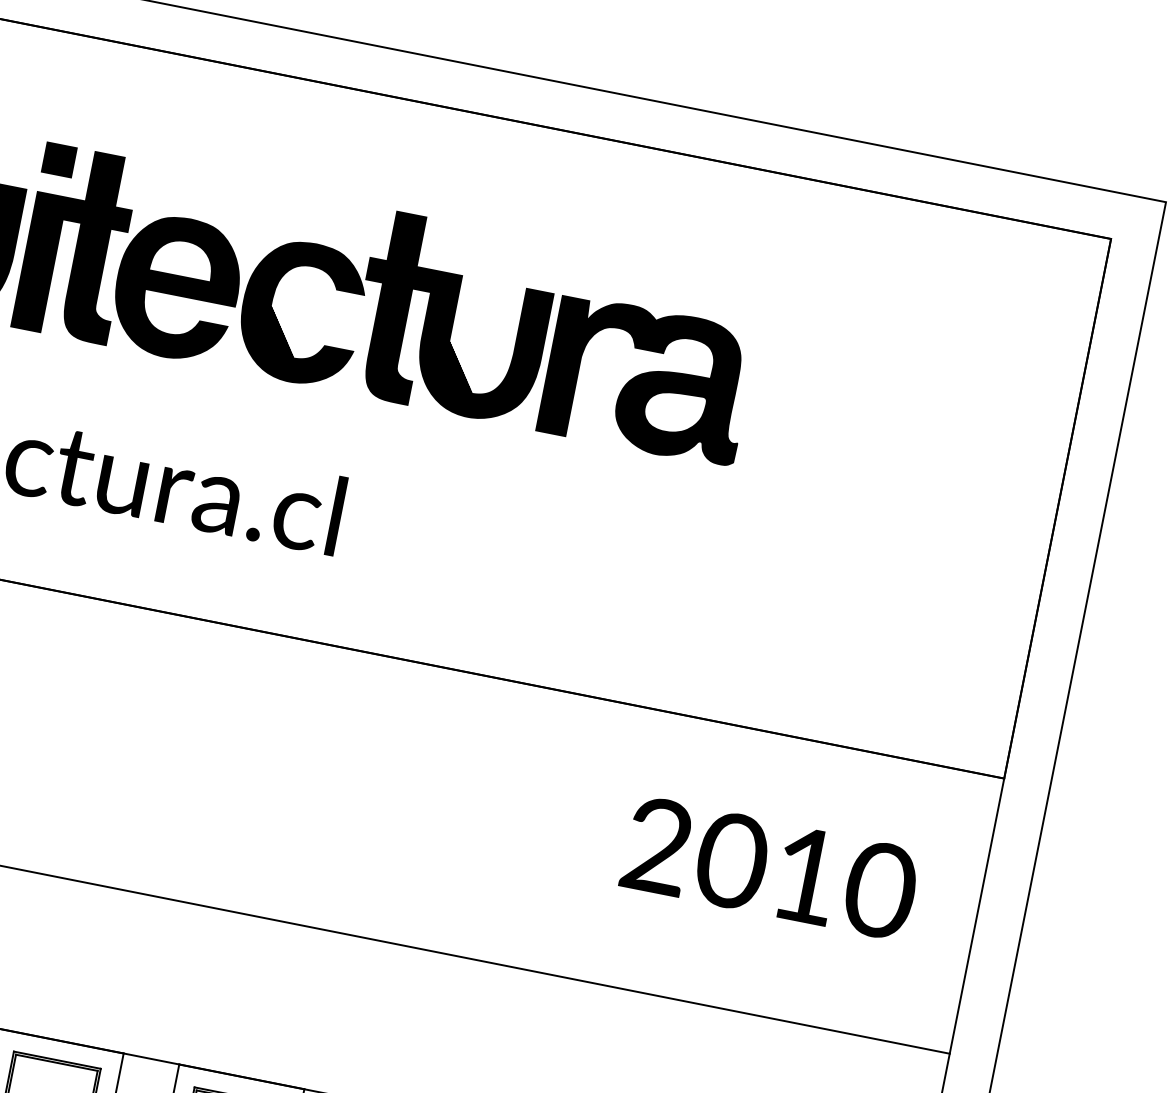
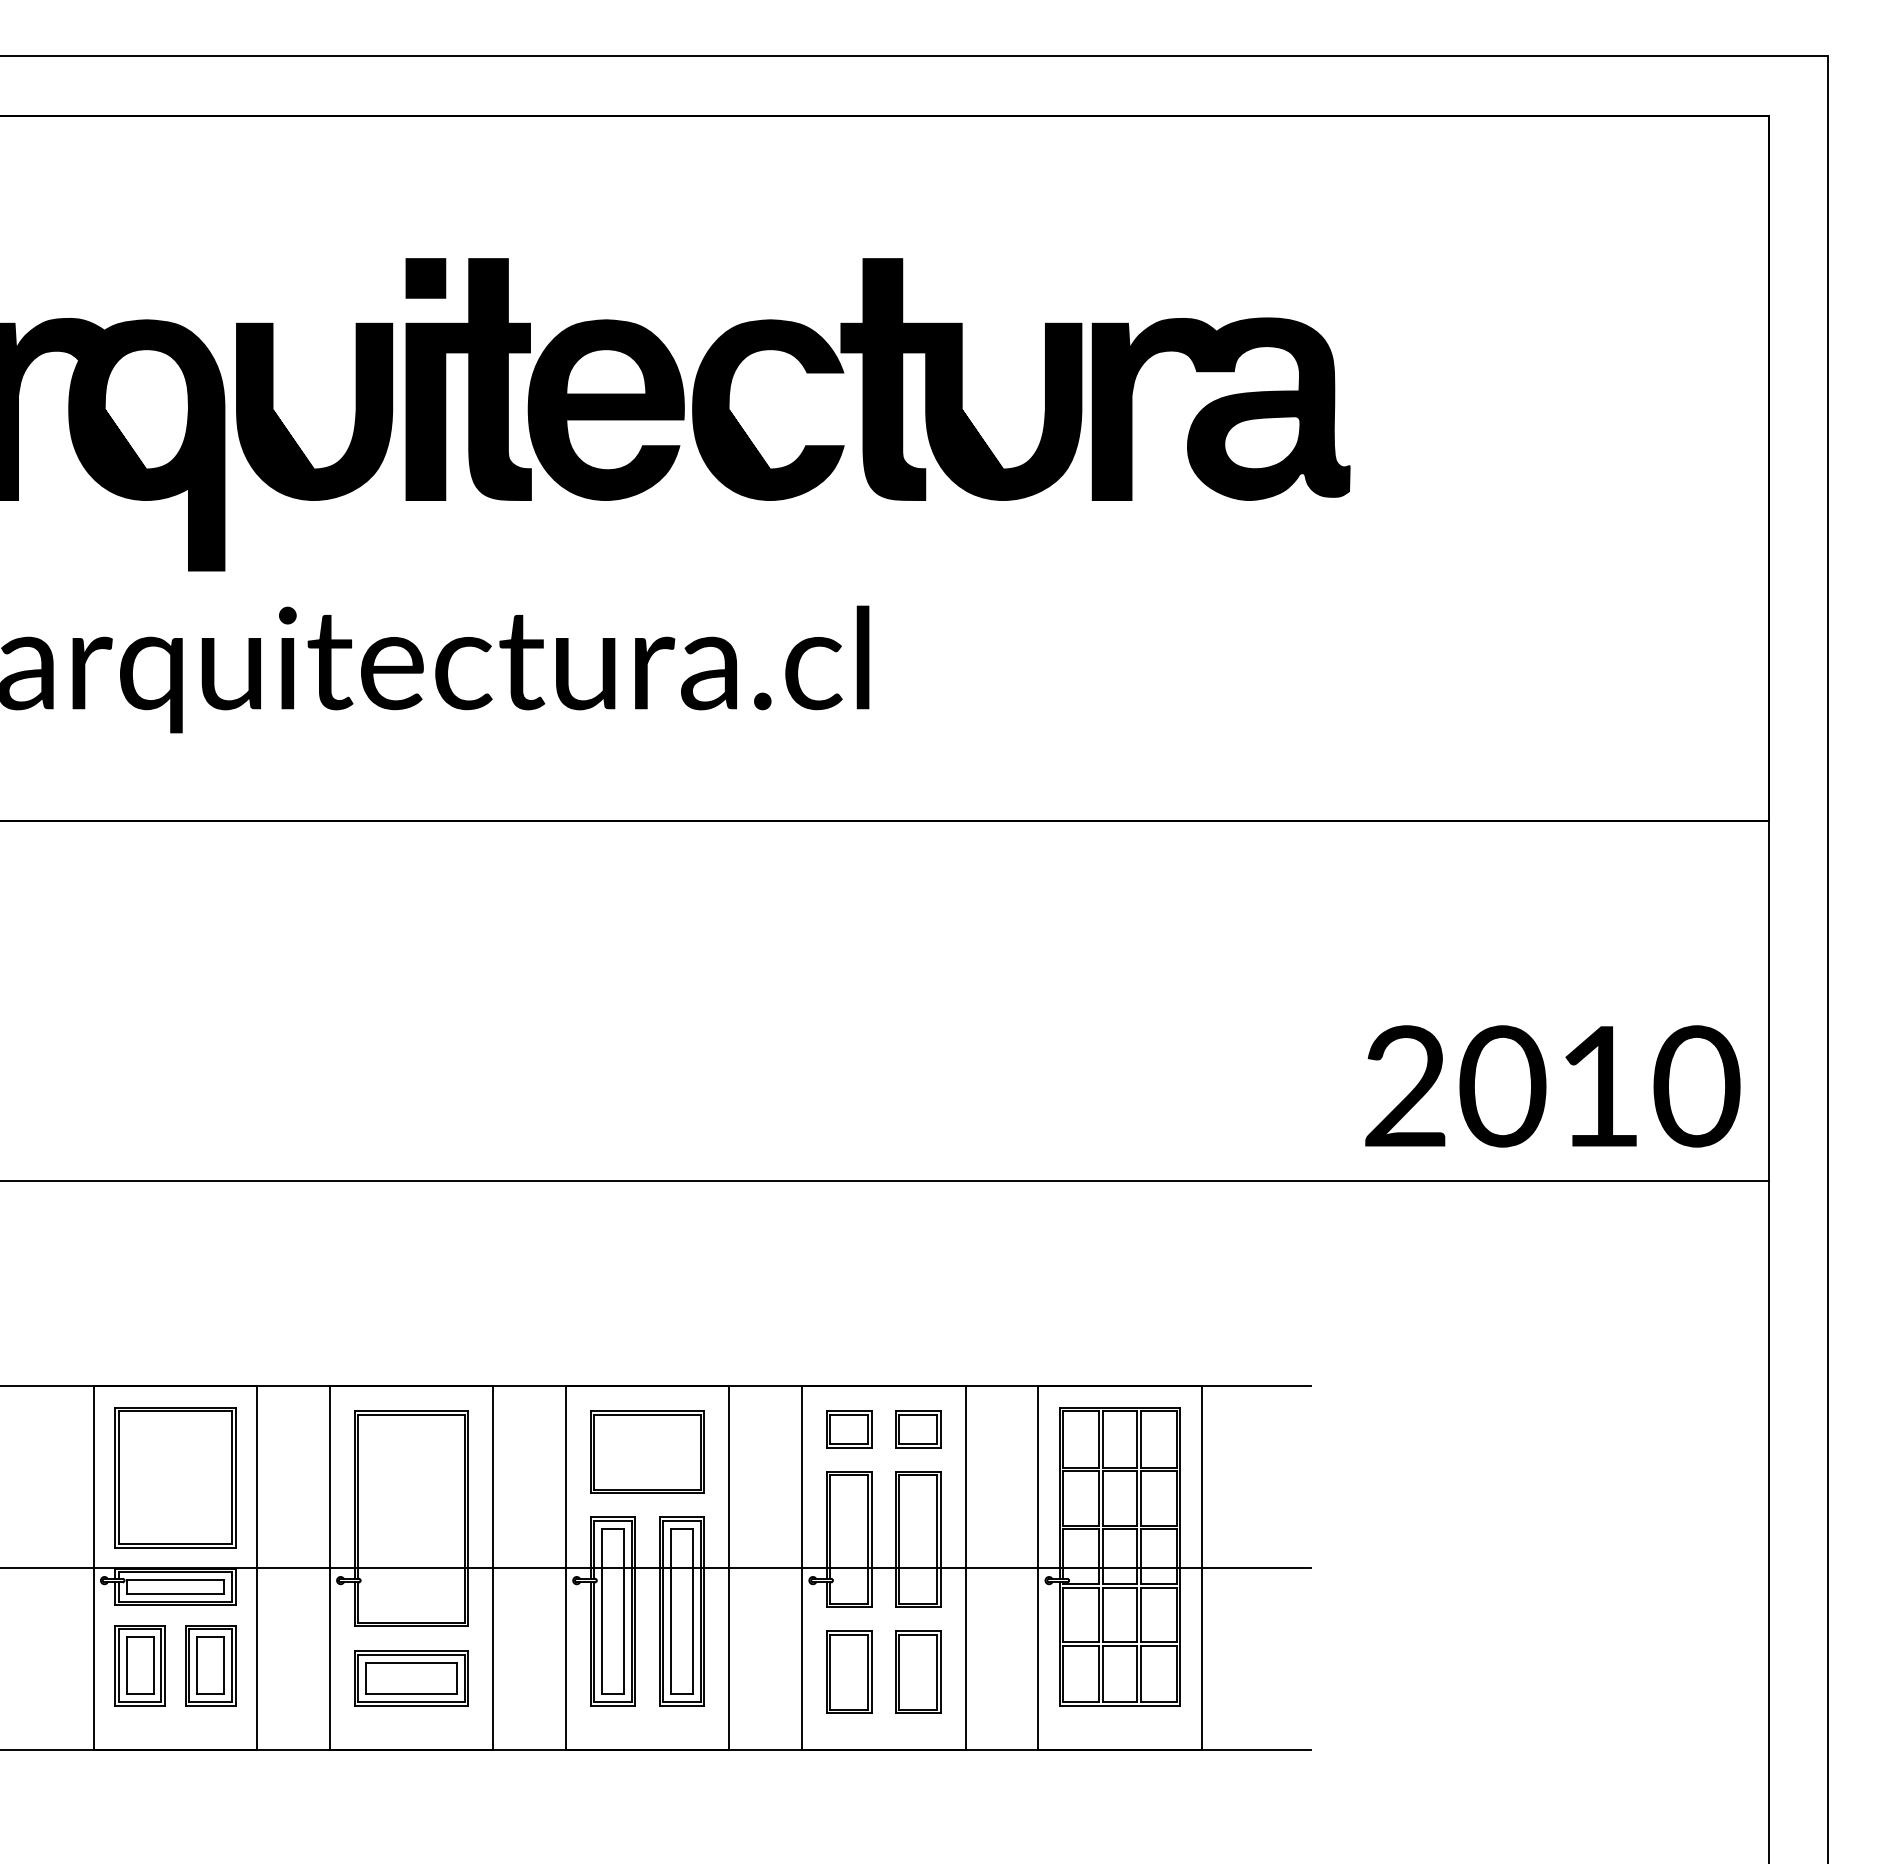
text: (770, 868) -> (1552, 1086), moved

